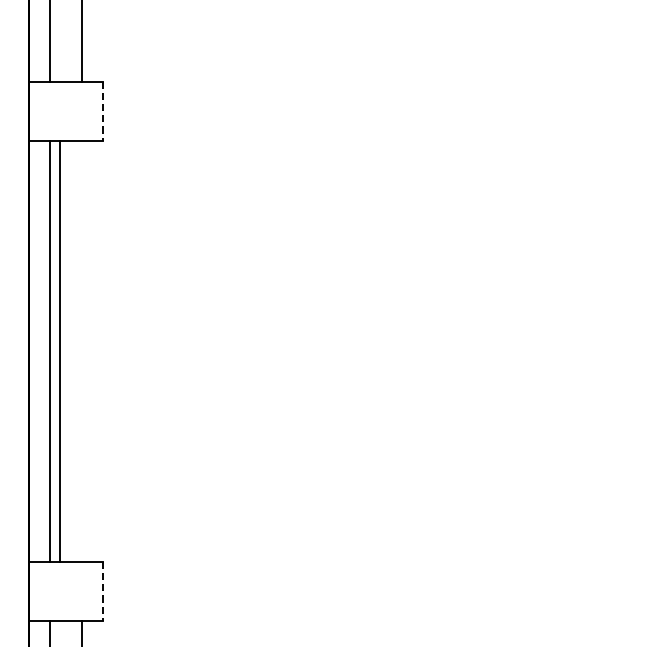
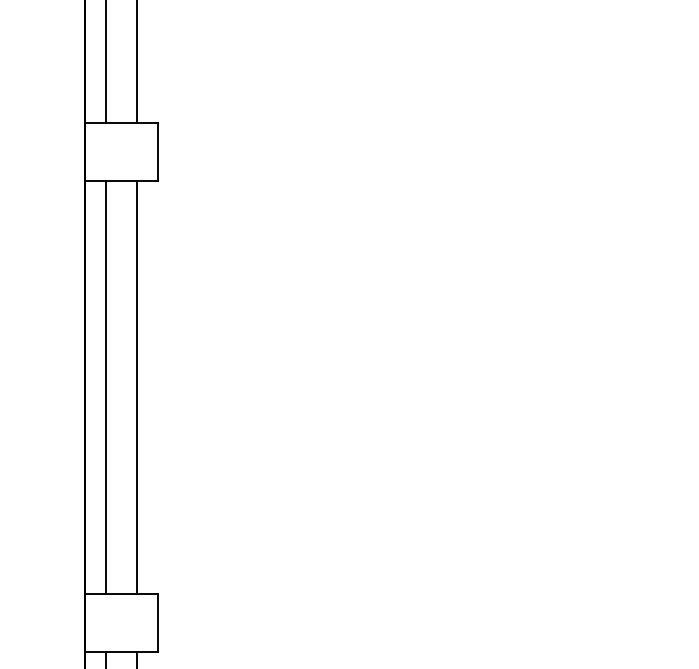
line: (103, 112) -> (158, 152), dashed -> solid
line: (60, 351) -> (137, 387), moved
line: (103, 591) -> (158, 623), dashed -> solid

